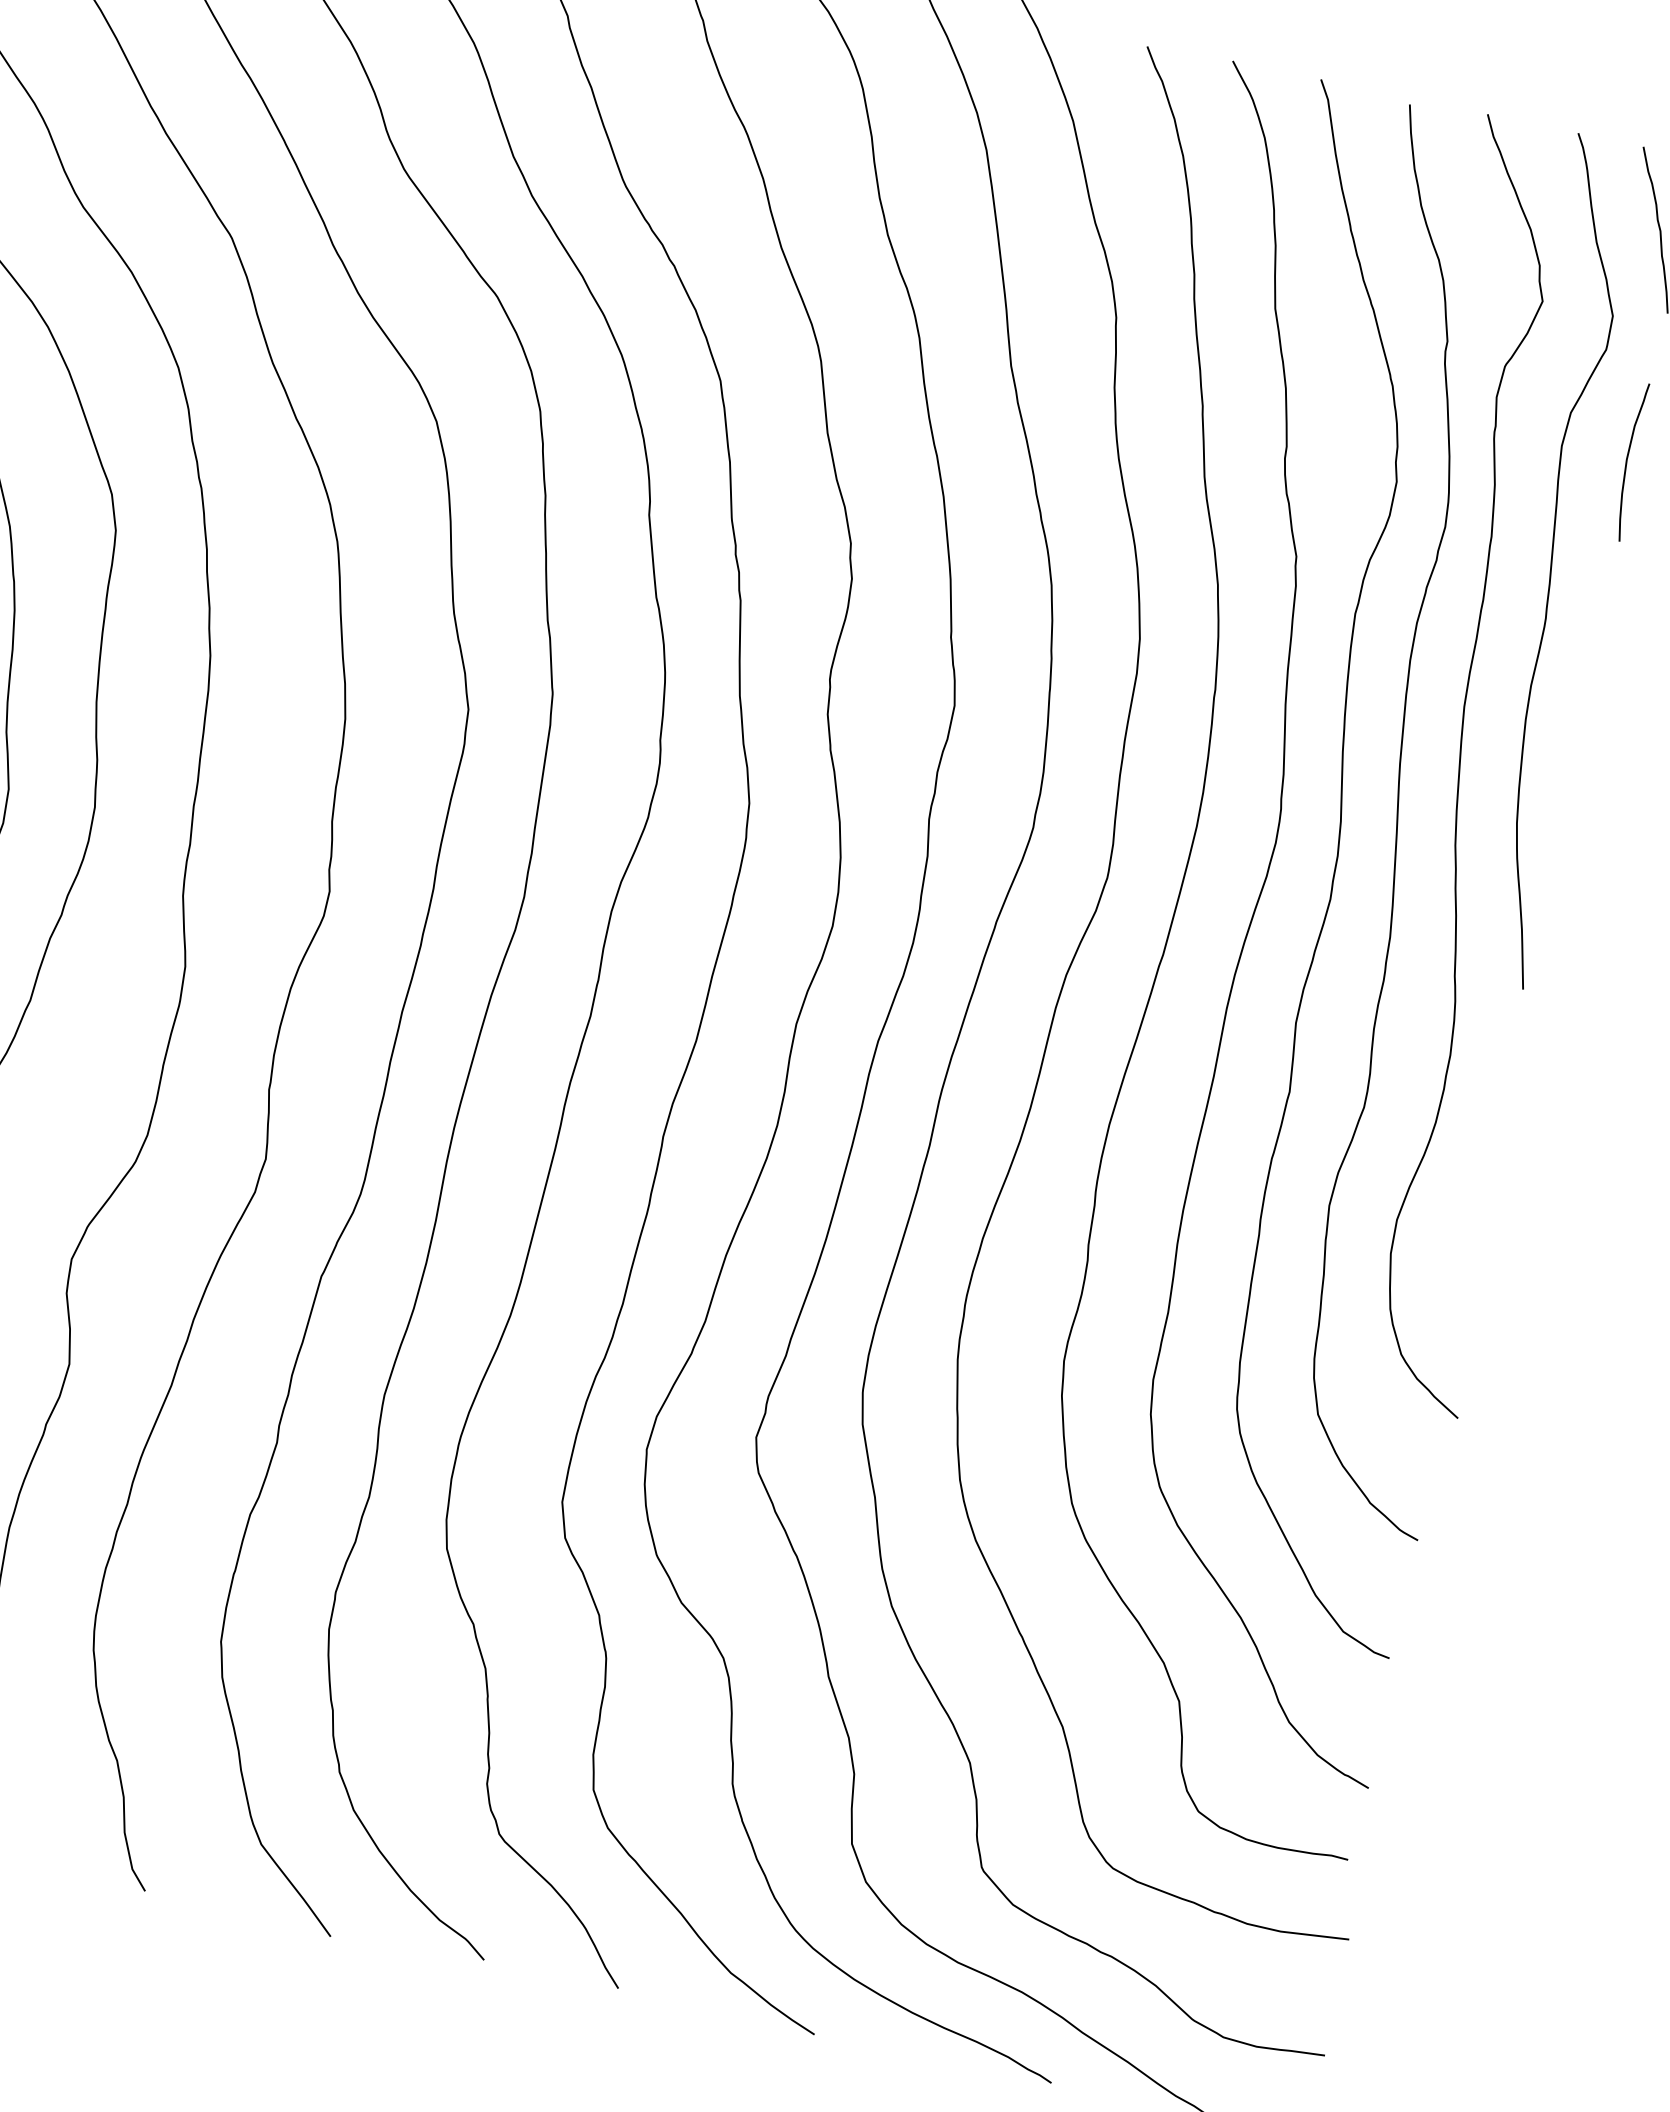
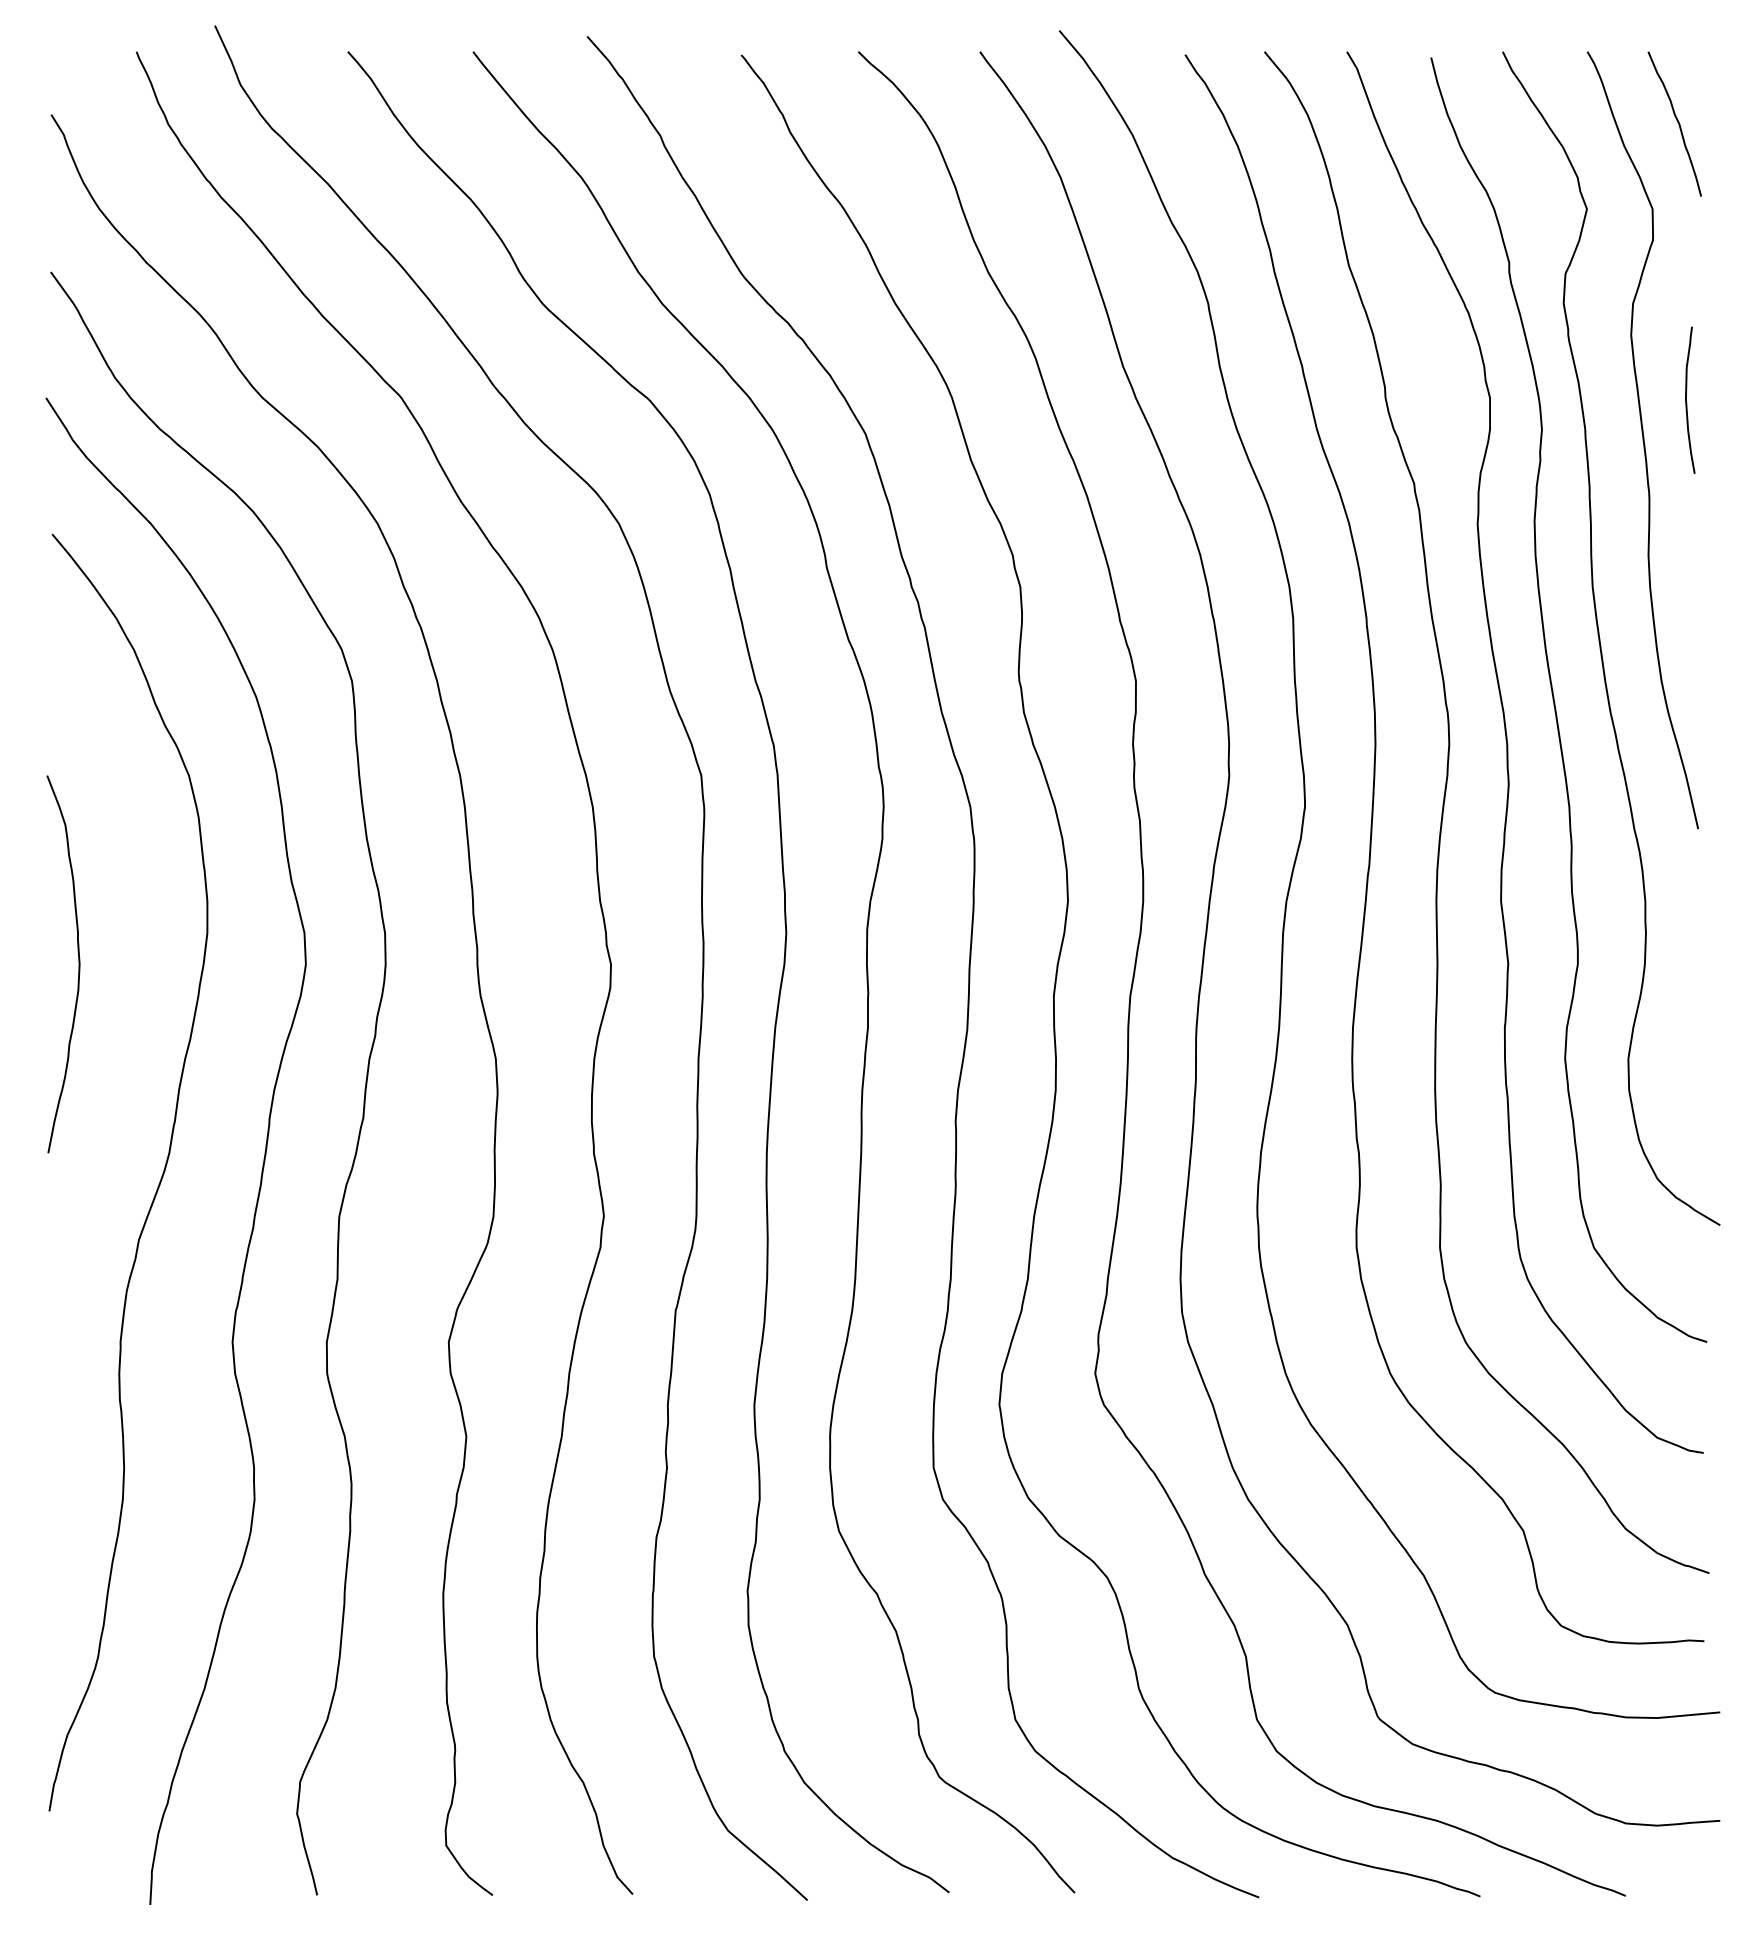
curve: (1627, 460) -> (1686, 399), moved

